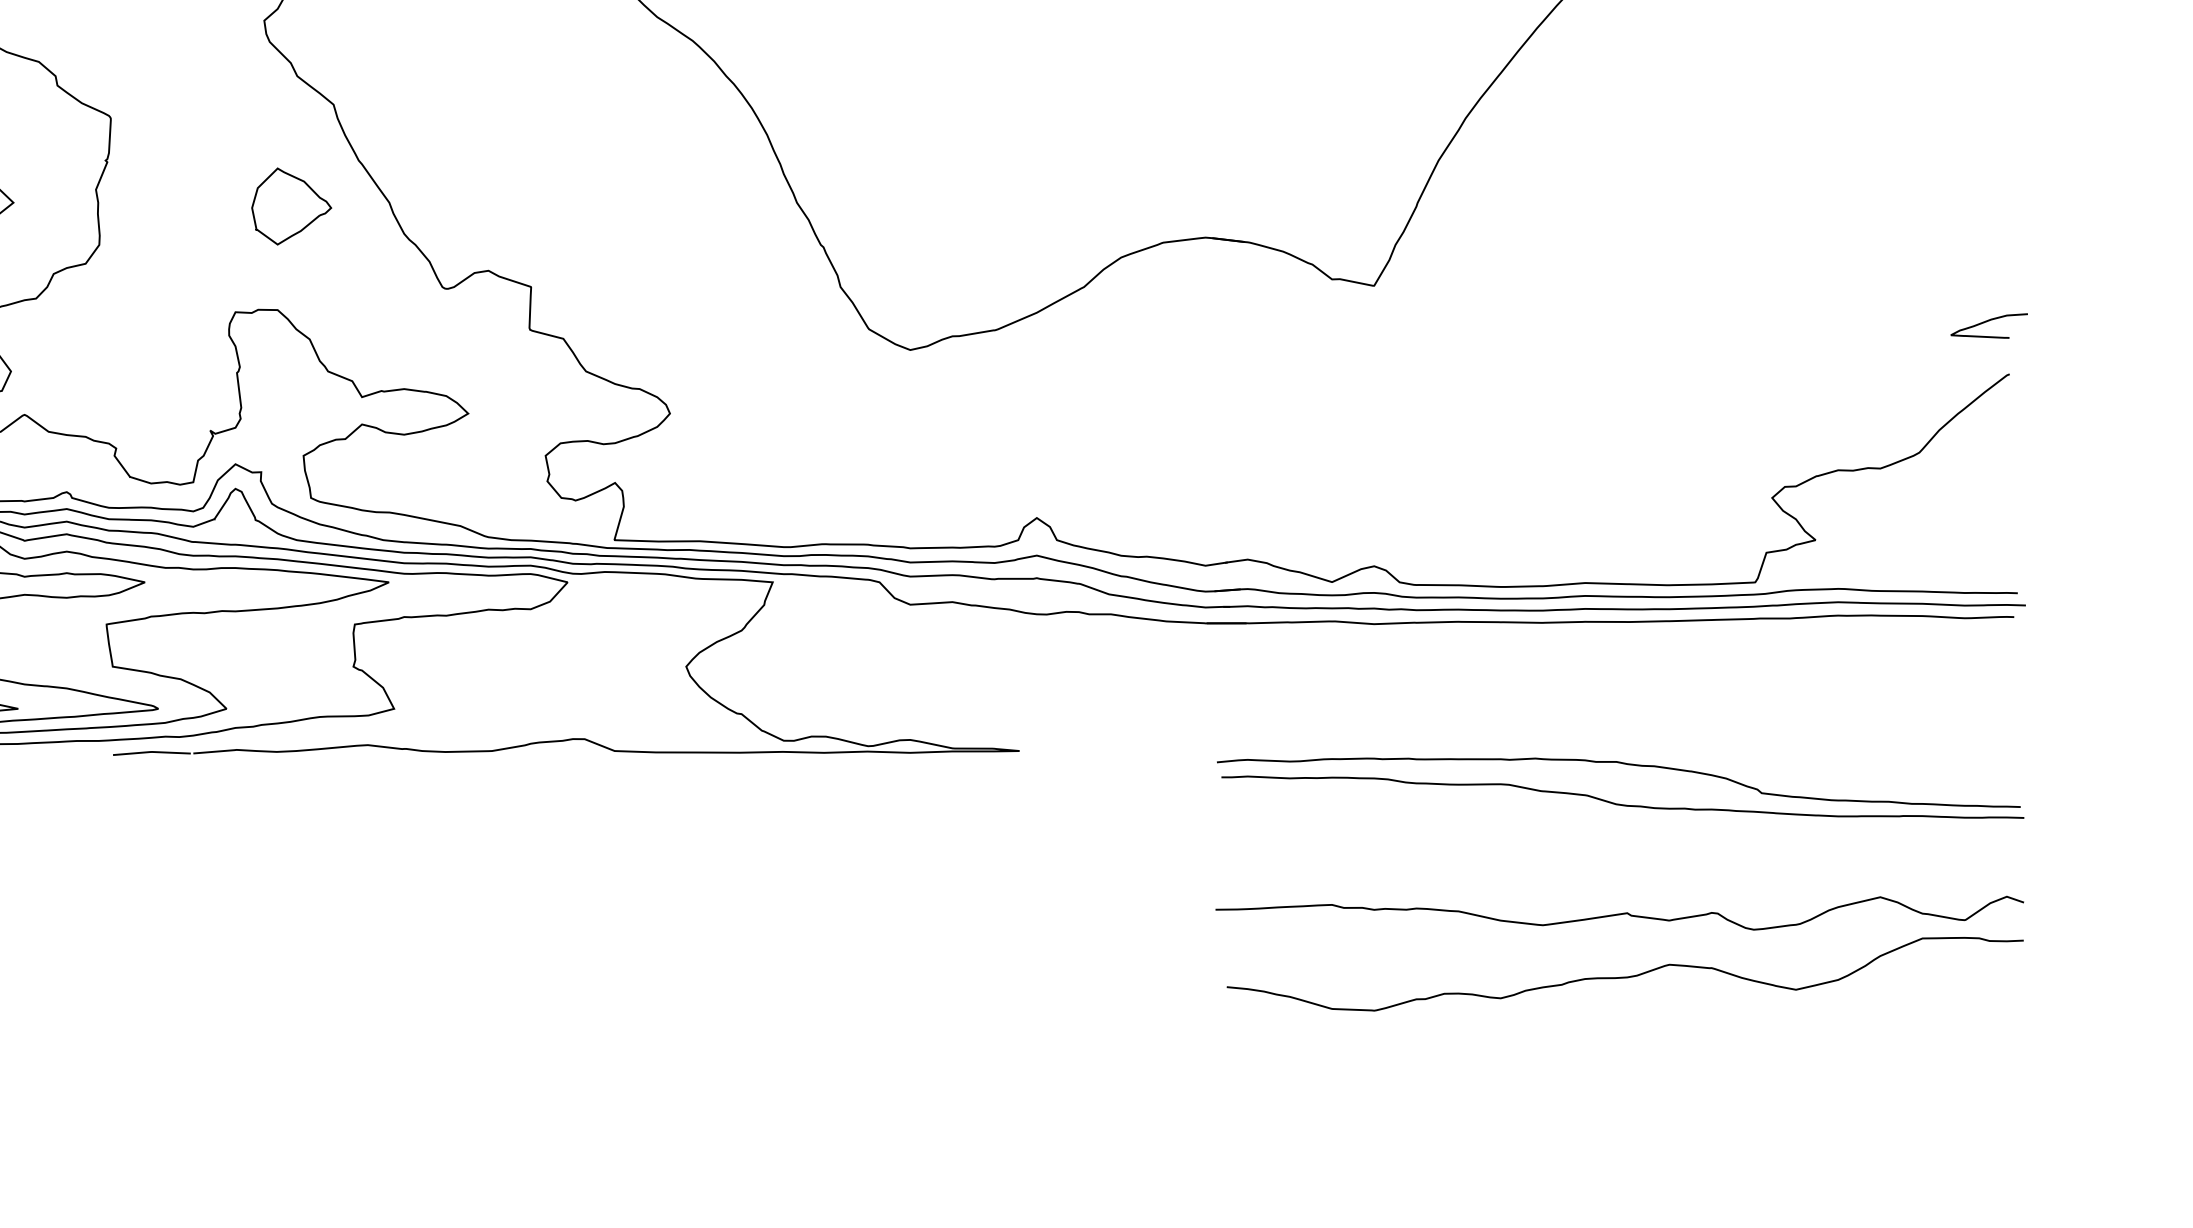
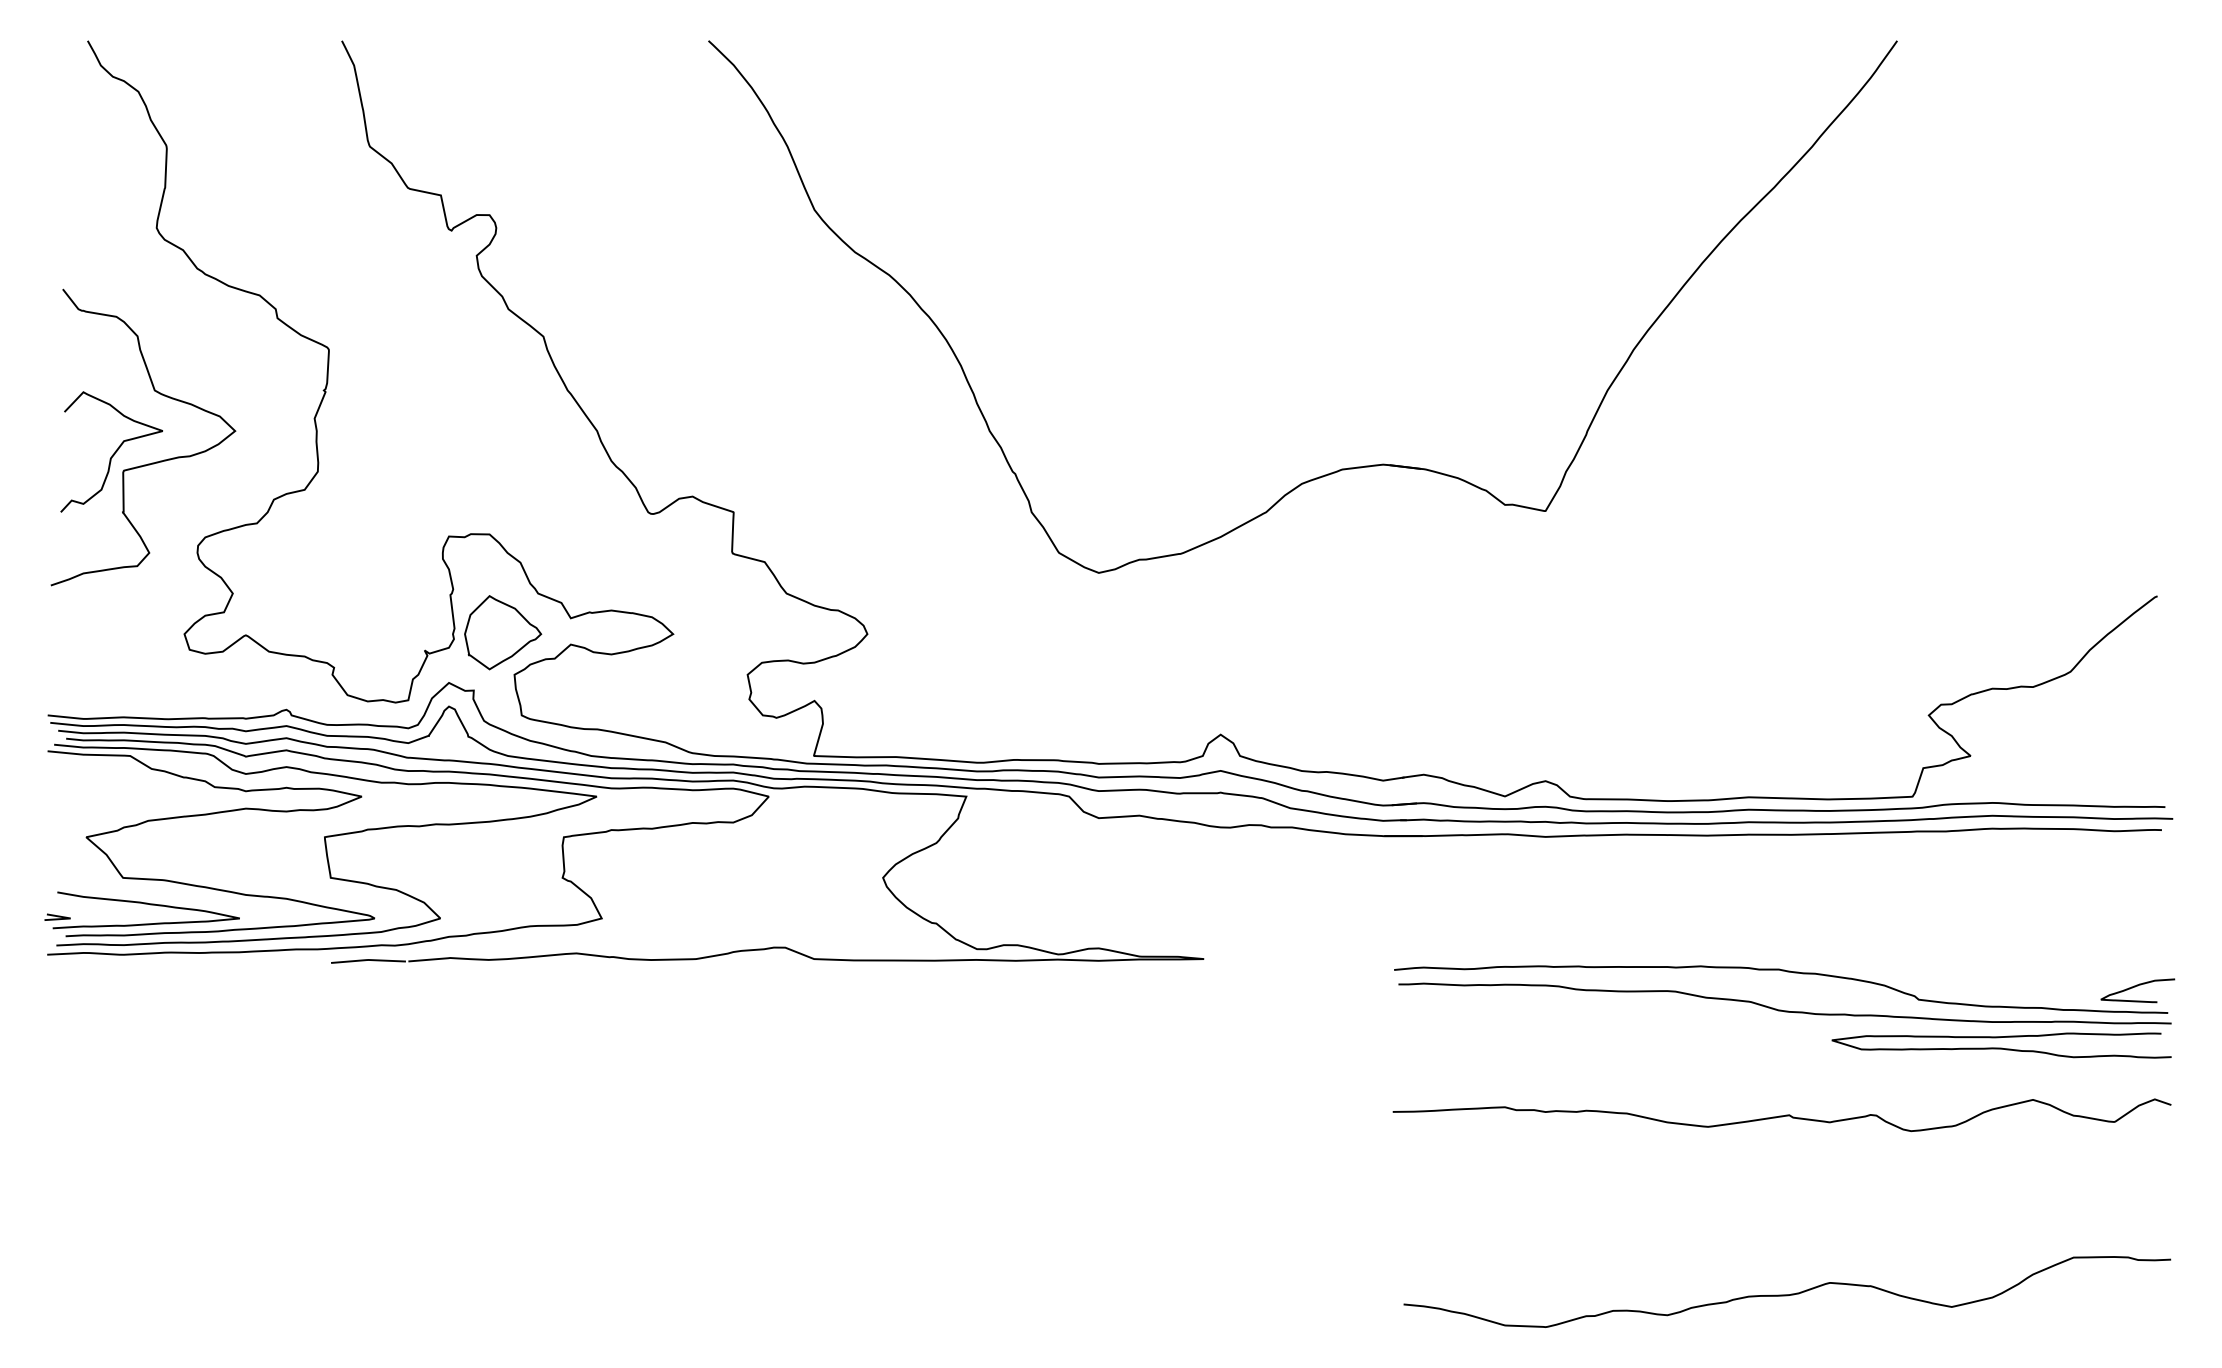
part: (292, 206) -> (503, 632), moved
curve: (1986, 322) -> (2135, 987), moved
curve: (1847, 842) -> (2001, 1047), added
curve: (1625, 976) -> (1787, 1294), moved

